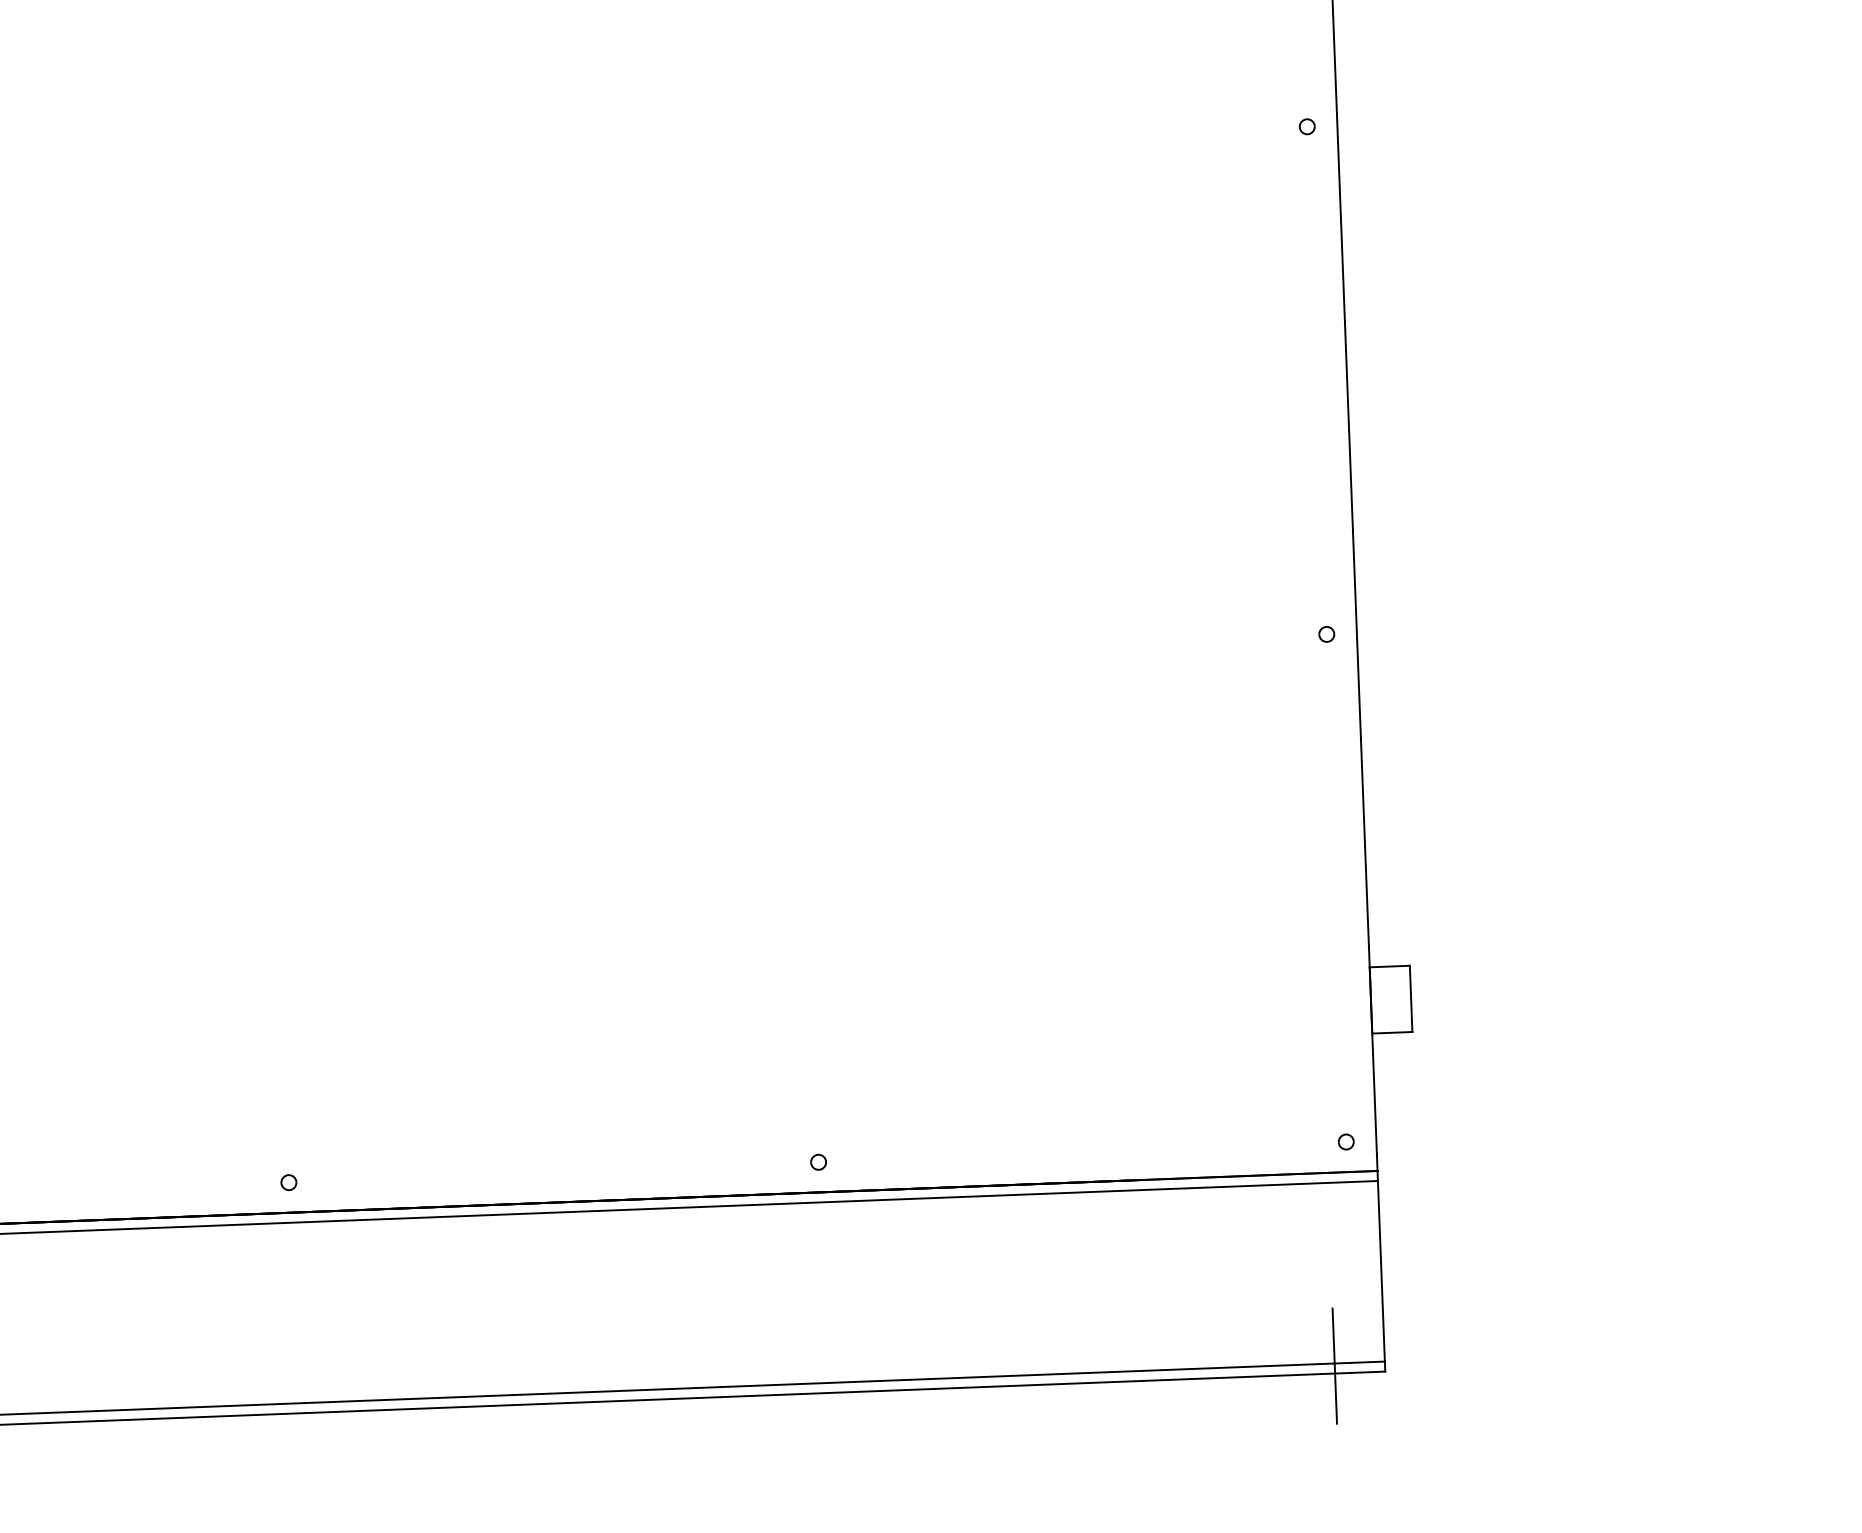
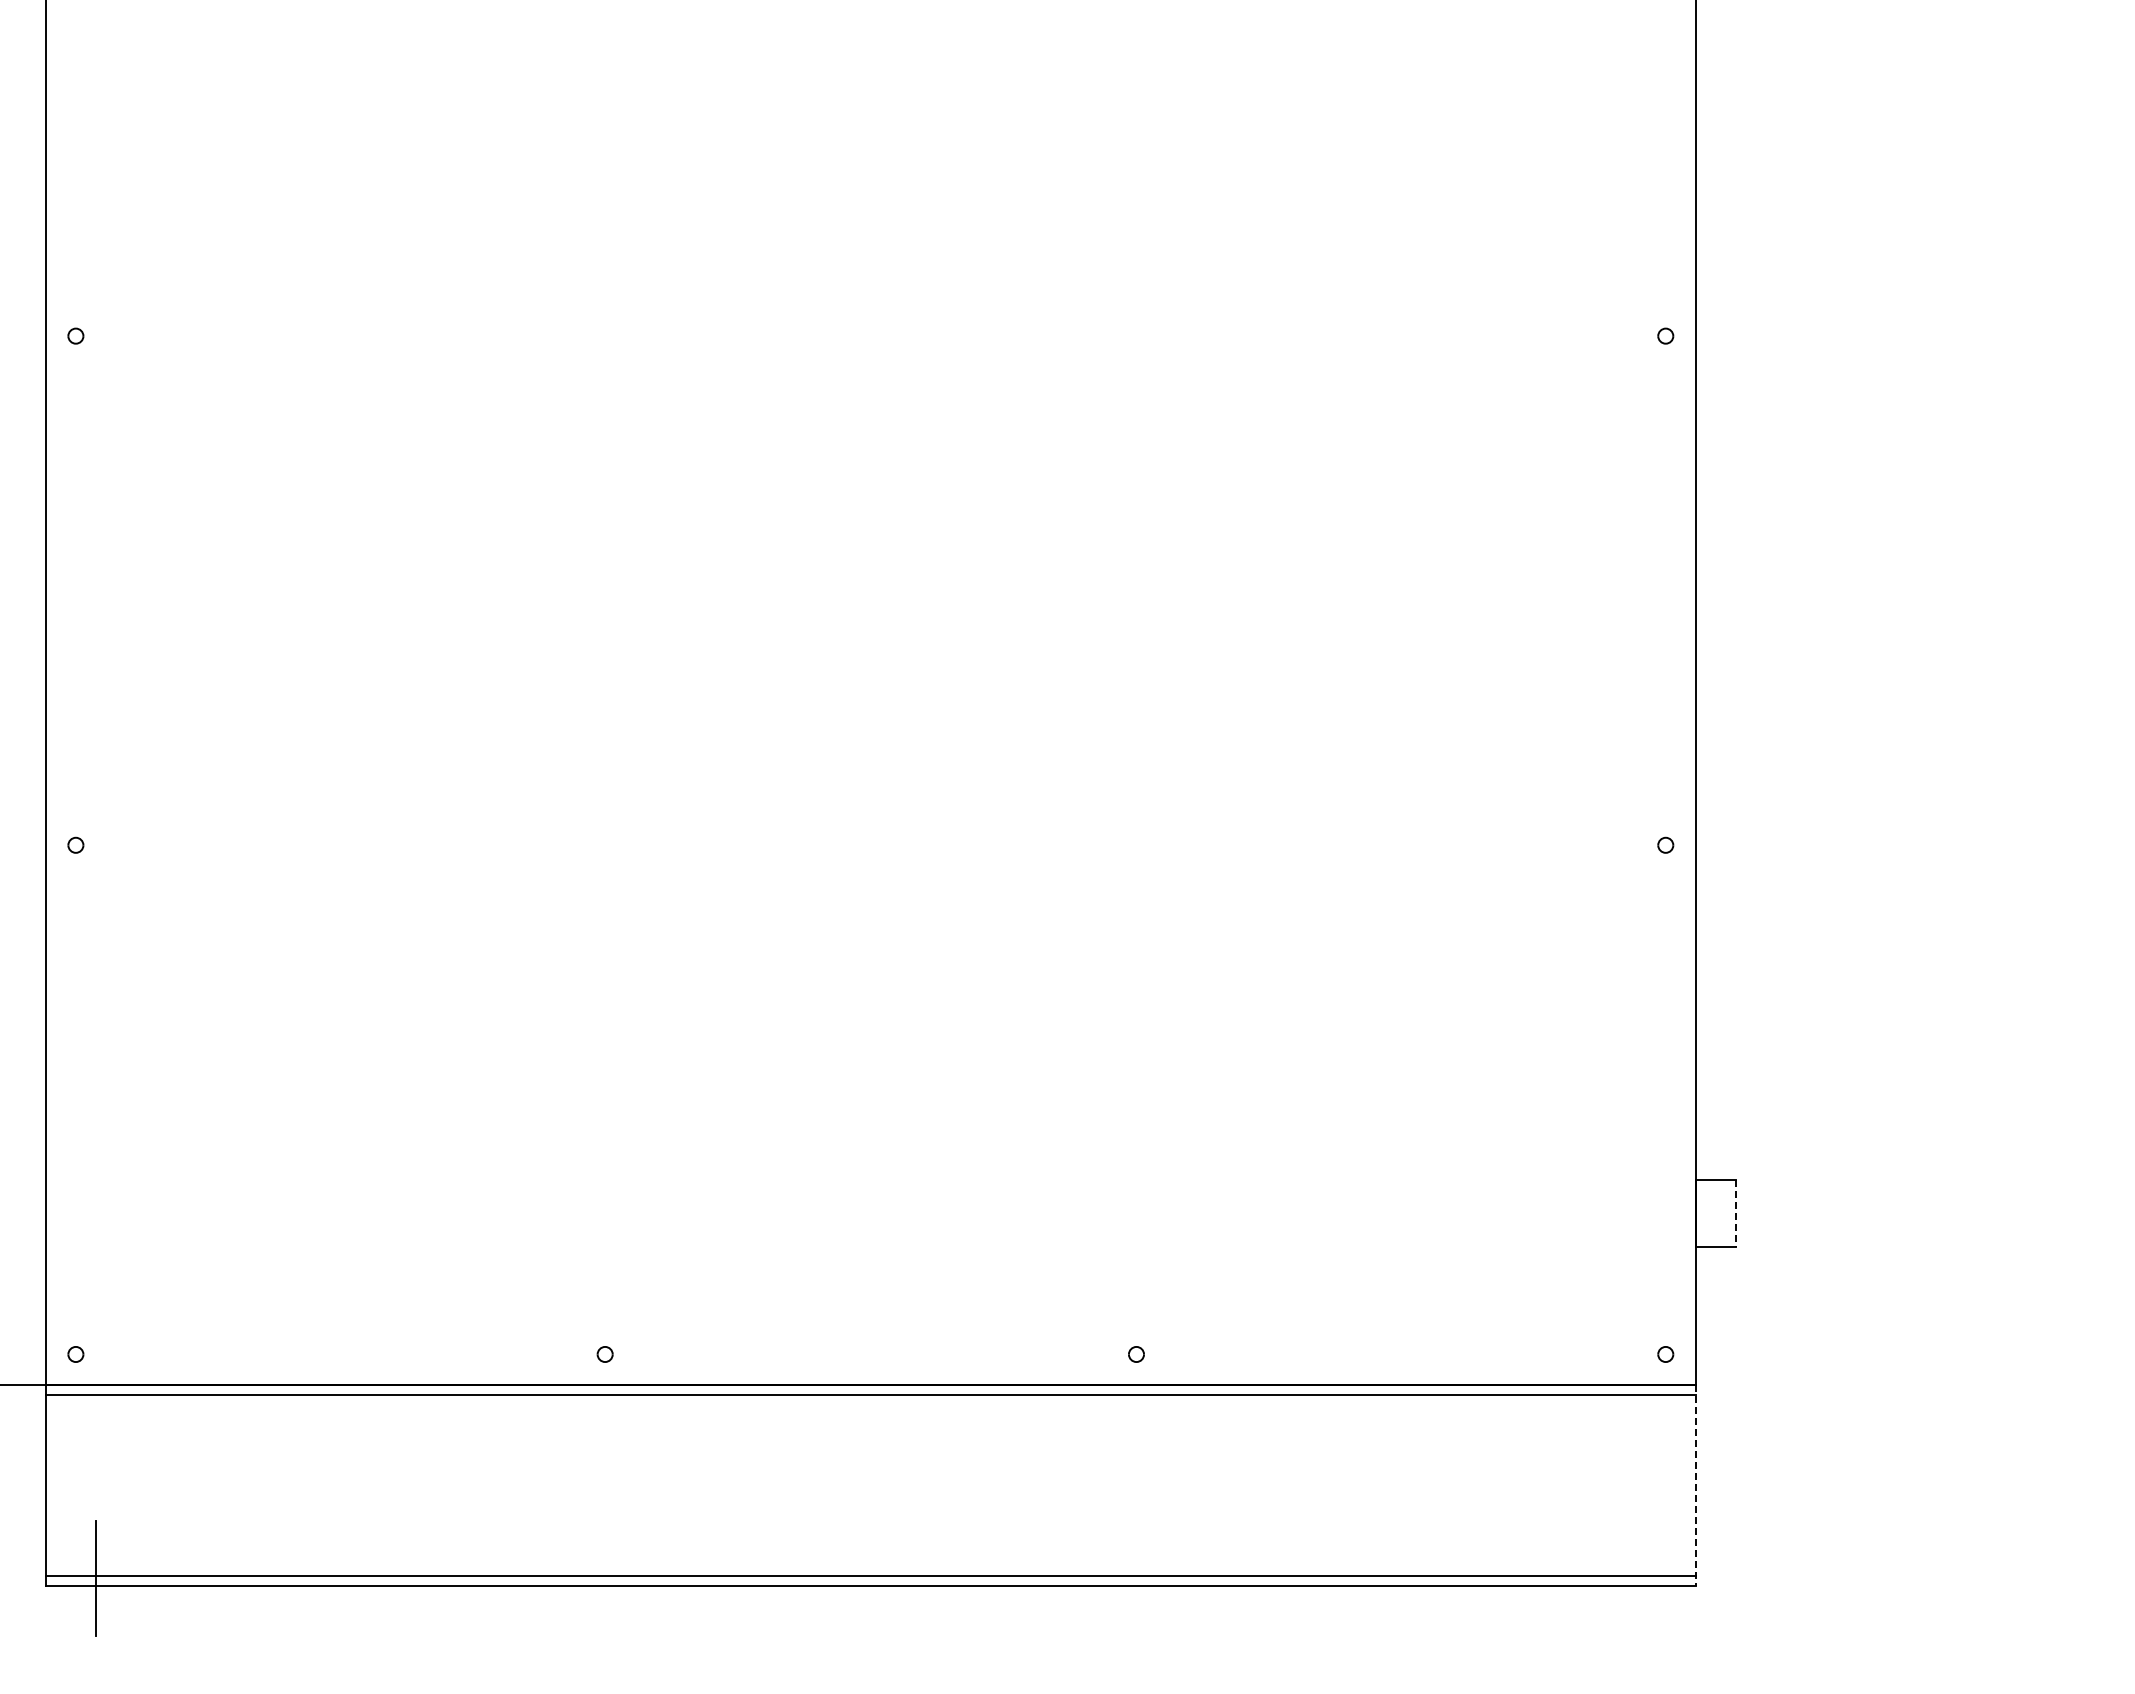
line: (1411, 999) -> (1736, 1214), solid -> dashed
line: (1380, 1271) -> (1695, 1485), solid -> dashed
line: (1334, 1366) -> (1645, 1578), removed

